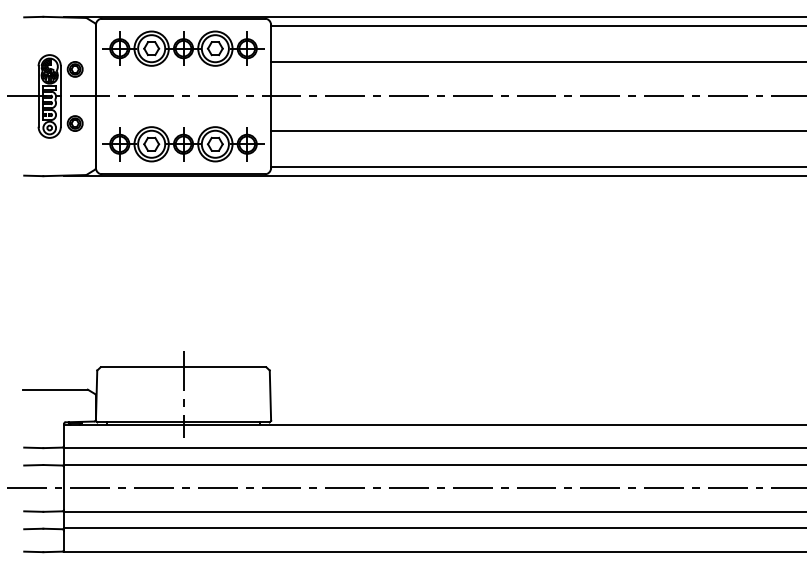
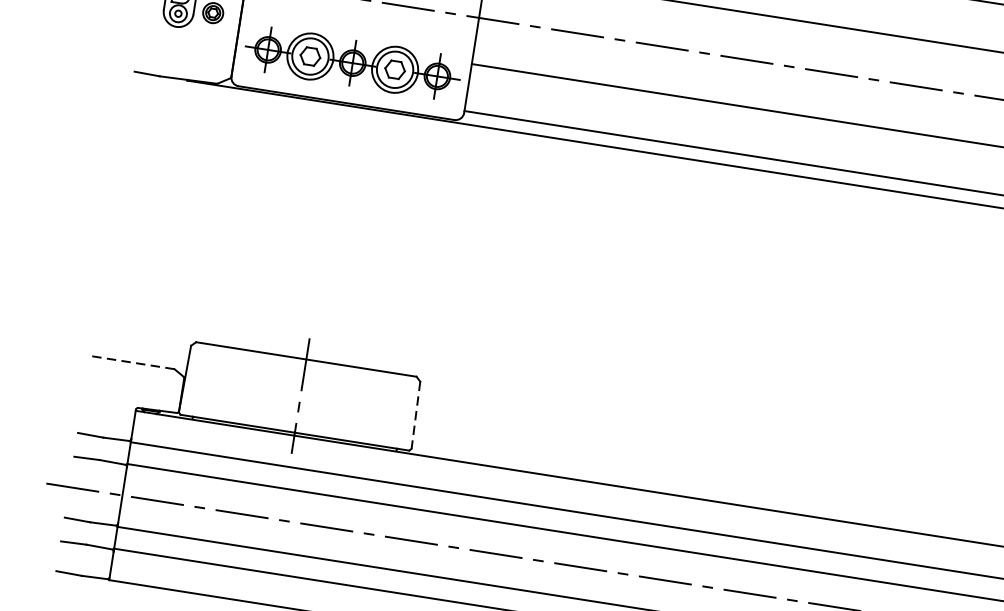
line: (55, 389) -> (131, 362), solid -> dashed
line: (270, 396) -> (415, 416), solid -> dashed

